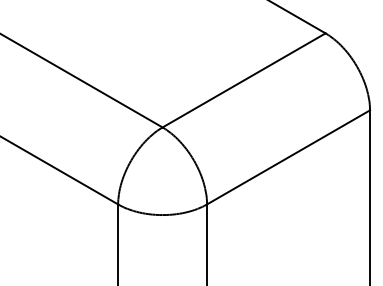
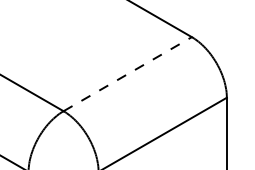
line: (244, 80) -> (128, 74), solid -> dashed

